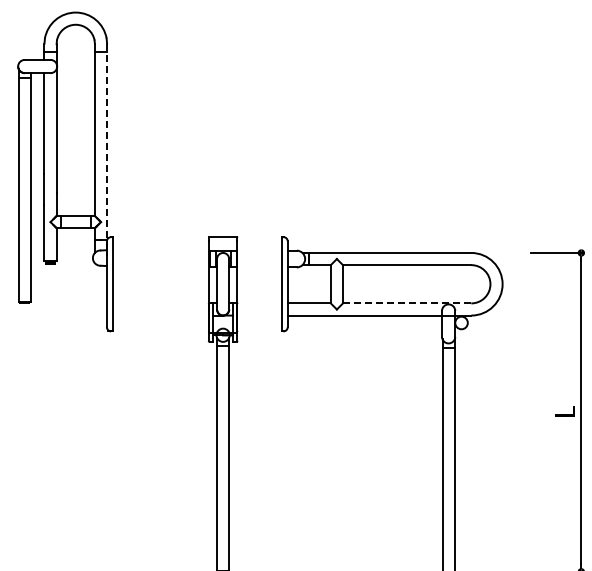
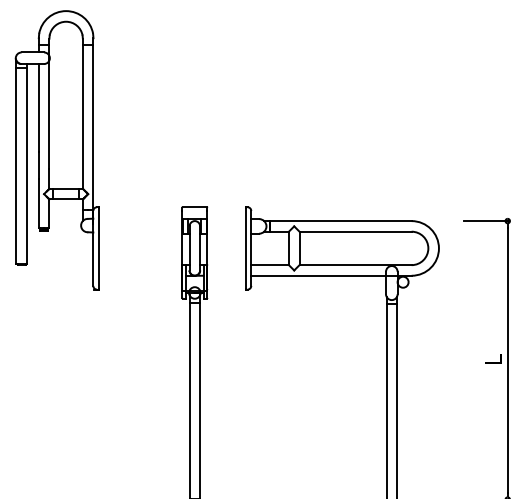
line: (107, 150) -> (93, 131), dashed -> solid
line: (406, 303) -> (355, 265), dashed -> solid

